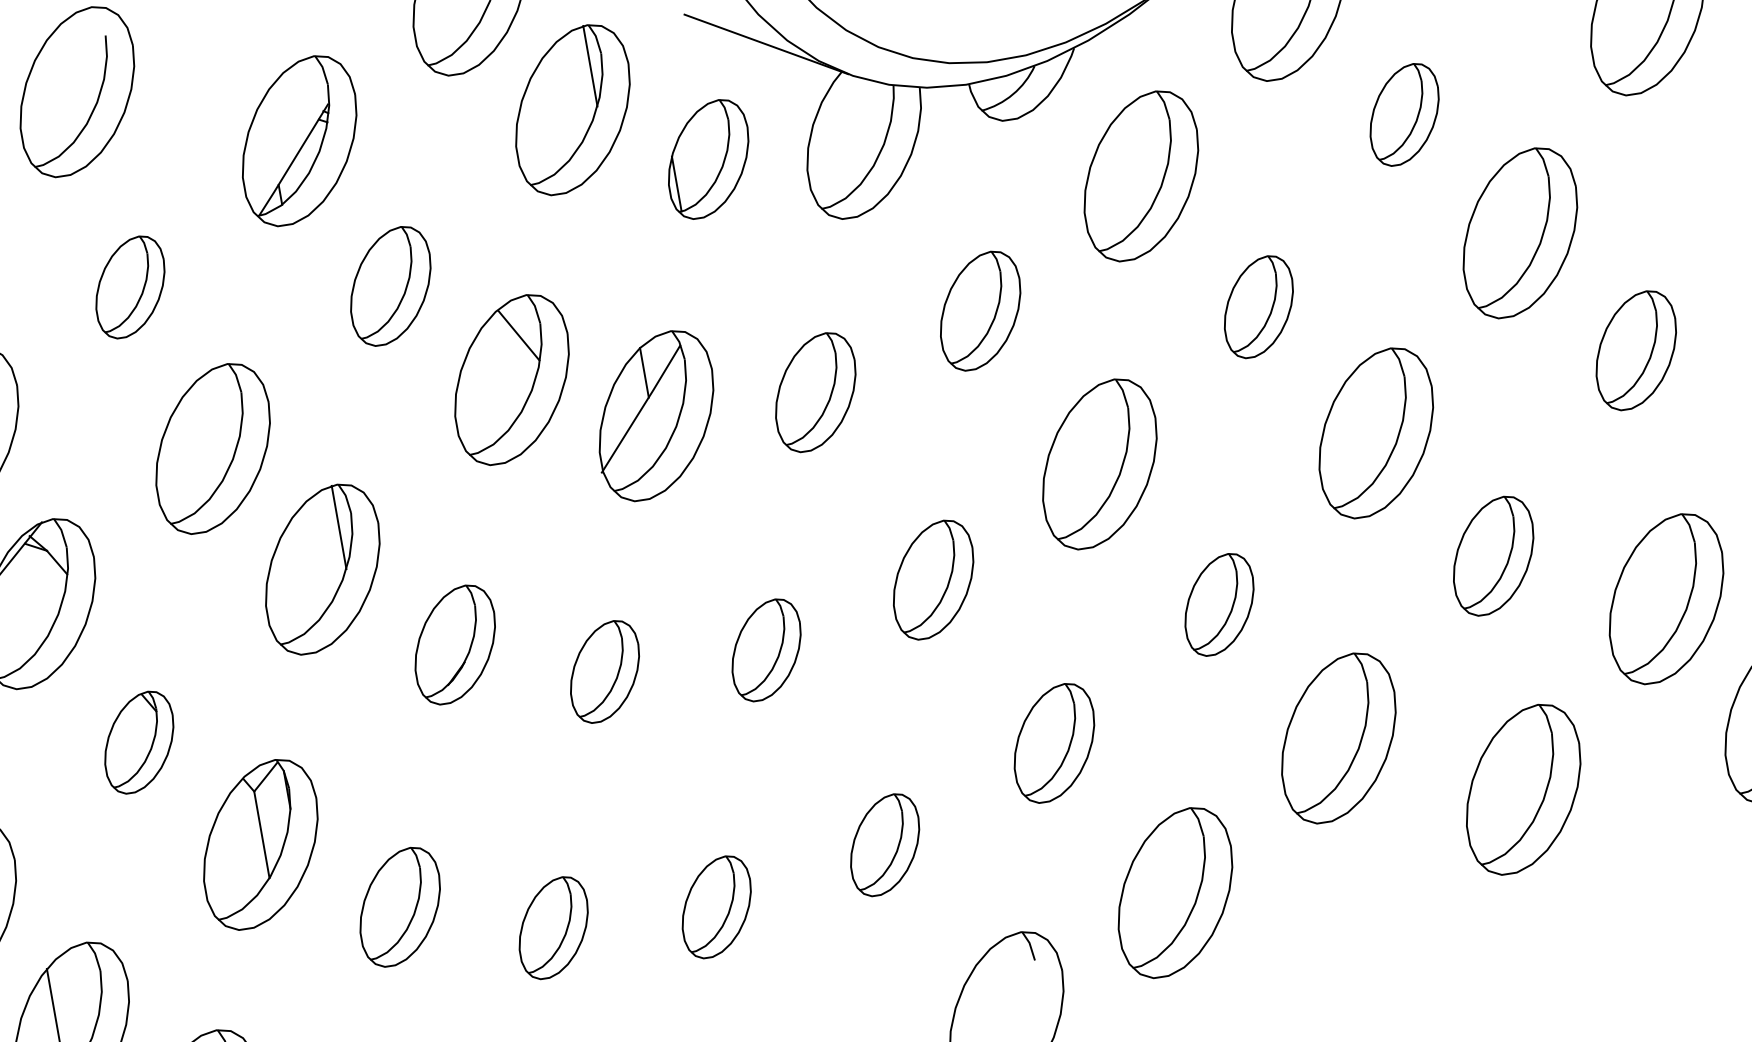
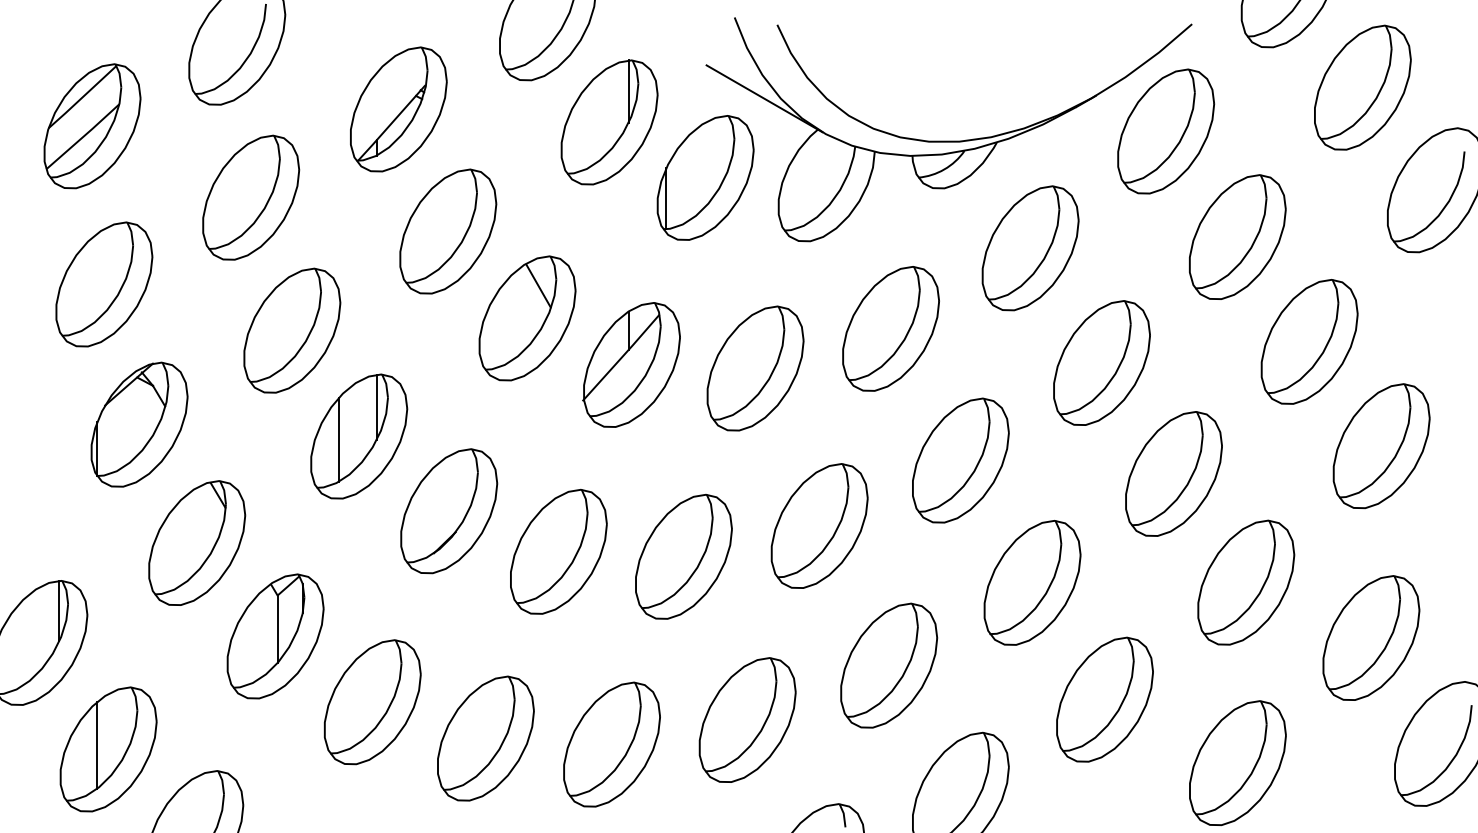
part: (1404, 114) -> (1237, 236), size x1.67
part: (708, 158) -> (705, 177), size x1.43
part: (391, 286) -> (448, 231), size x1.43
part: (130, 287) -> (251, 197), size x1.67
part: (1258, 306) -> (1101, 362), size x1.67
part: (979, 310) -> (890, 328), size x1.43
part: (1636, 350) -> (1381, 446), size x1.43
part: (815, 392) -> (755, 368), size x1.43
part: (1493, 555) -> (1246, 582), size x1.43
line: (298, 577) -> (339, 439), added
part: (933, 579) -> (819, 525), size x1.43
part: (1219, 604) -> (1032, 582), size x1.67
part: (455, 644) -> (449, 511), size x1.43
part: (765, 649) -> (683, 556), size x1.67
part: (604, 671) -> (558, 551), size x1.67
part: (139, 741) -> (197, 542), size x1.67
part: (1054, 742) -> (889, 665), size x1.43
part: (884, 844) -> (747, 719), size x1.67
part: (400, 907) -> (372, 702), size x1.43
part: (716, 907) -> (611, 744), size x1.67
part: (553, 927) -> (485, 738), size x1.67

